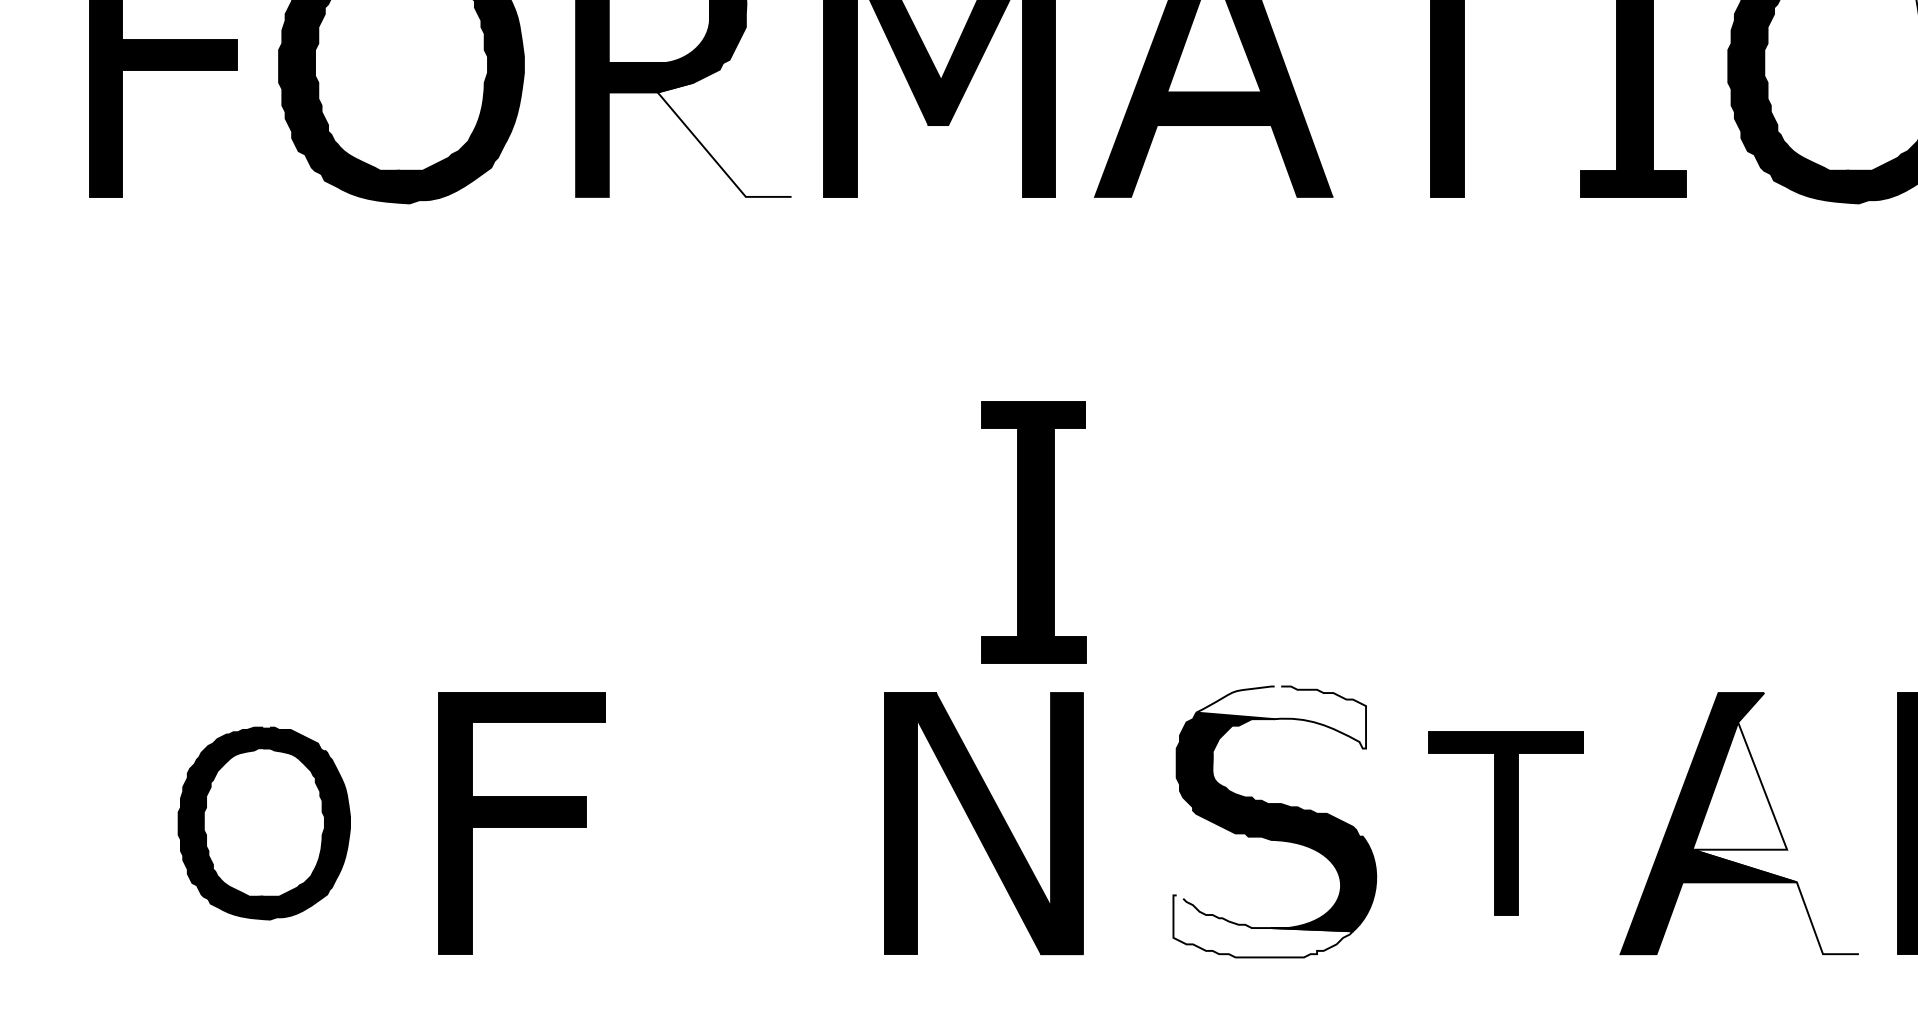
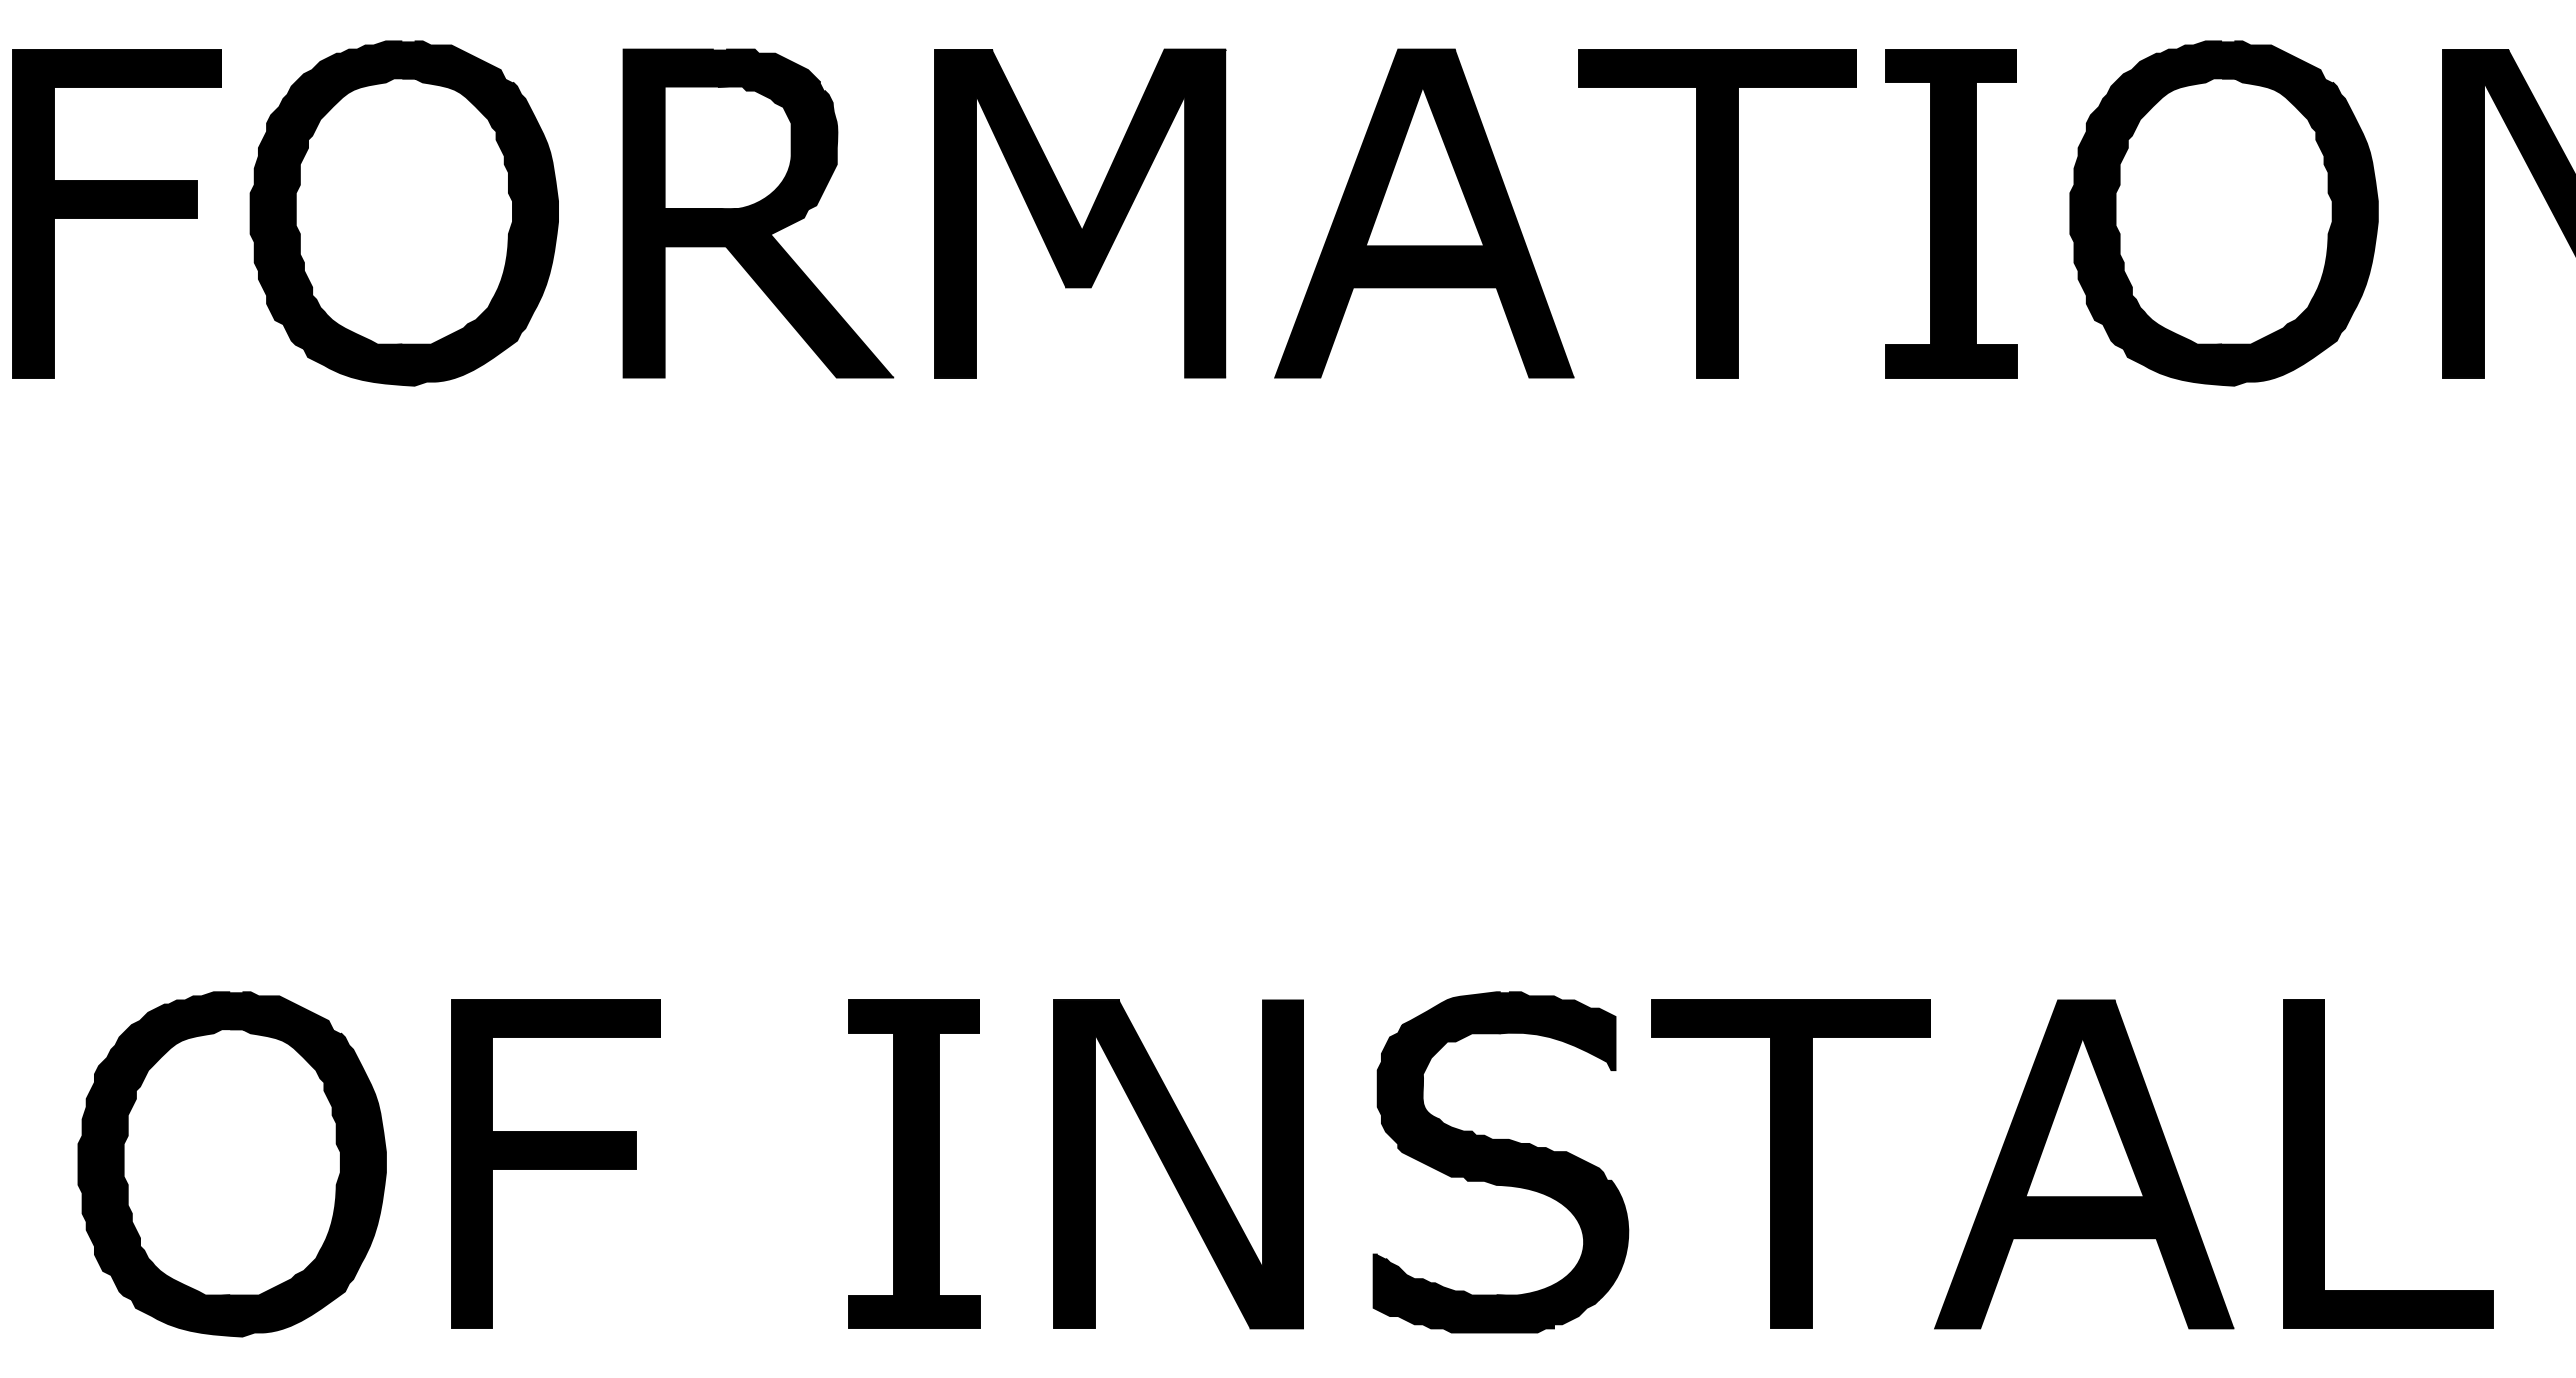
fill: (724, 139) -> (810, 305), added
part: (1033, 531) -> (914, 1163), moved
fill: (1280, 717) -> (1508, 1031), added
part: (1505, 822) -> (1790, 1163), size x1.43
part: (263, 823) -> (231, 1164), size x1.43
part: (983, 823) -> (1178, 1164), moved
fill: (1775, 823) -> (2129, 1164), added
fill: (1263, 926) -> (1486, 1293), added

